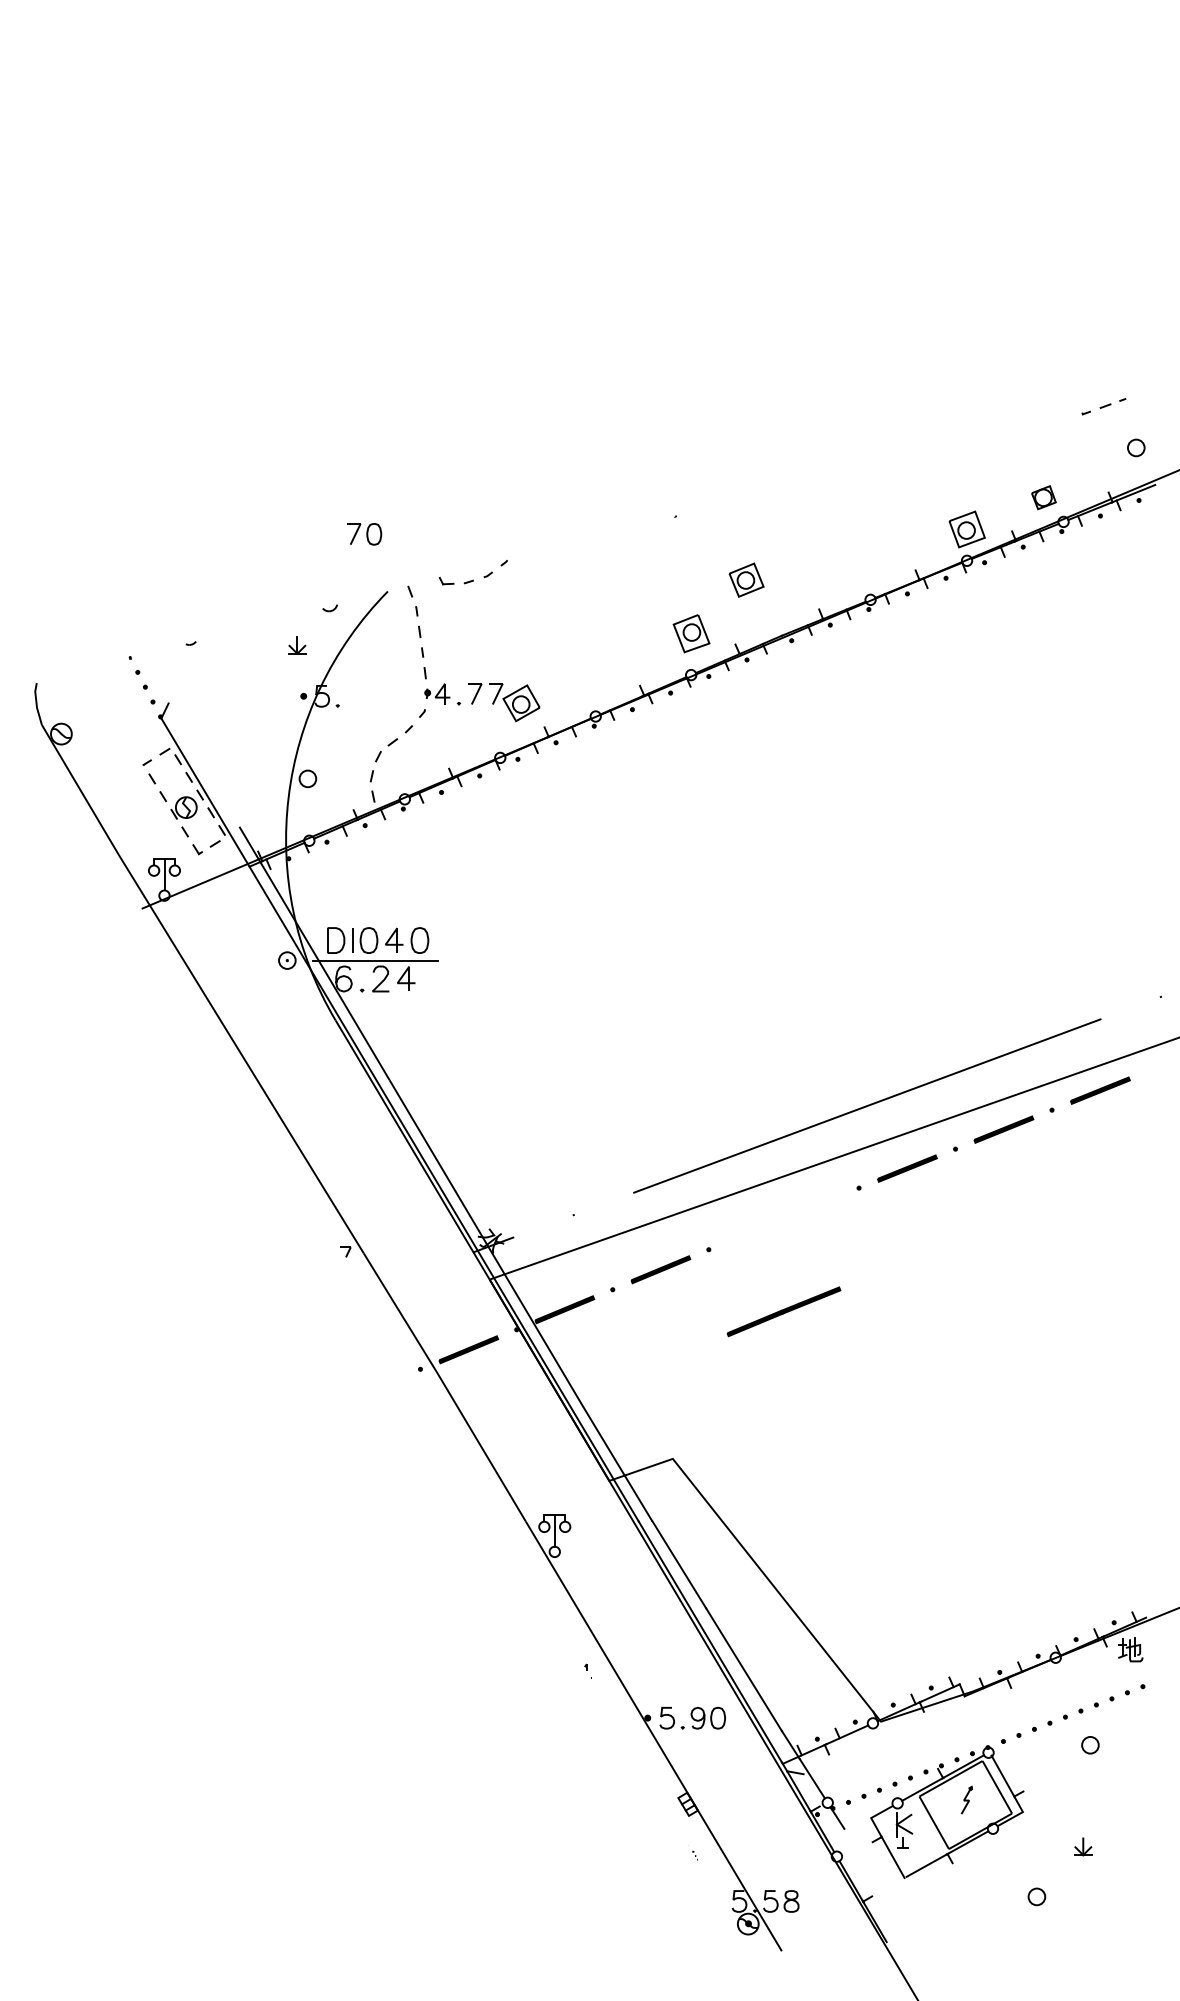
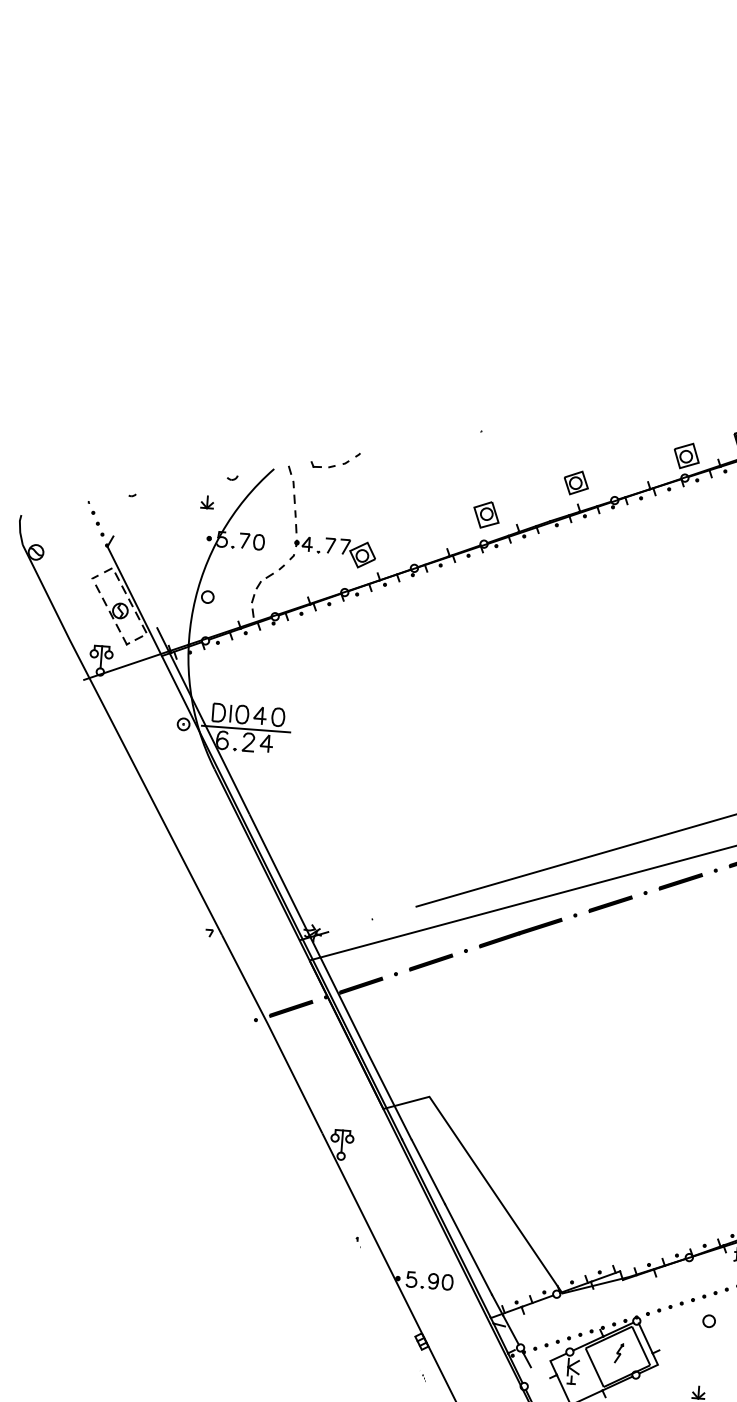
part: (364, 534) -> (252, 541), moved
part: (746, 579) -> (576, 482), moved
part: (783, 1311) -> (520, 932), moved

